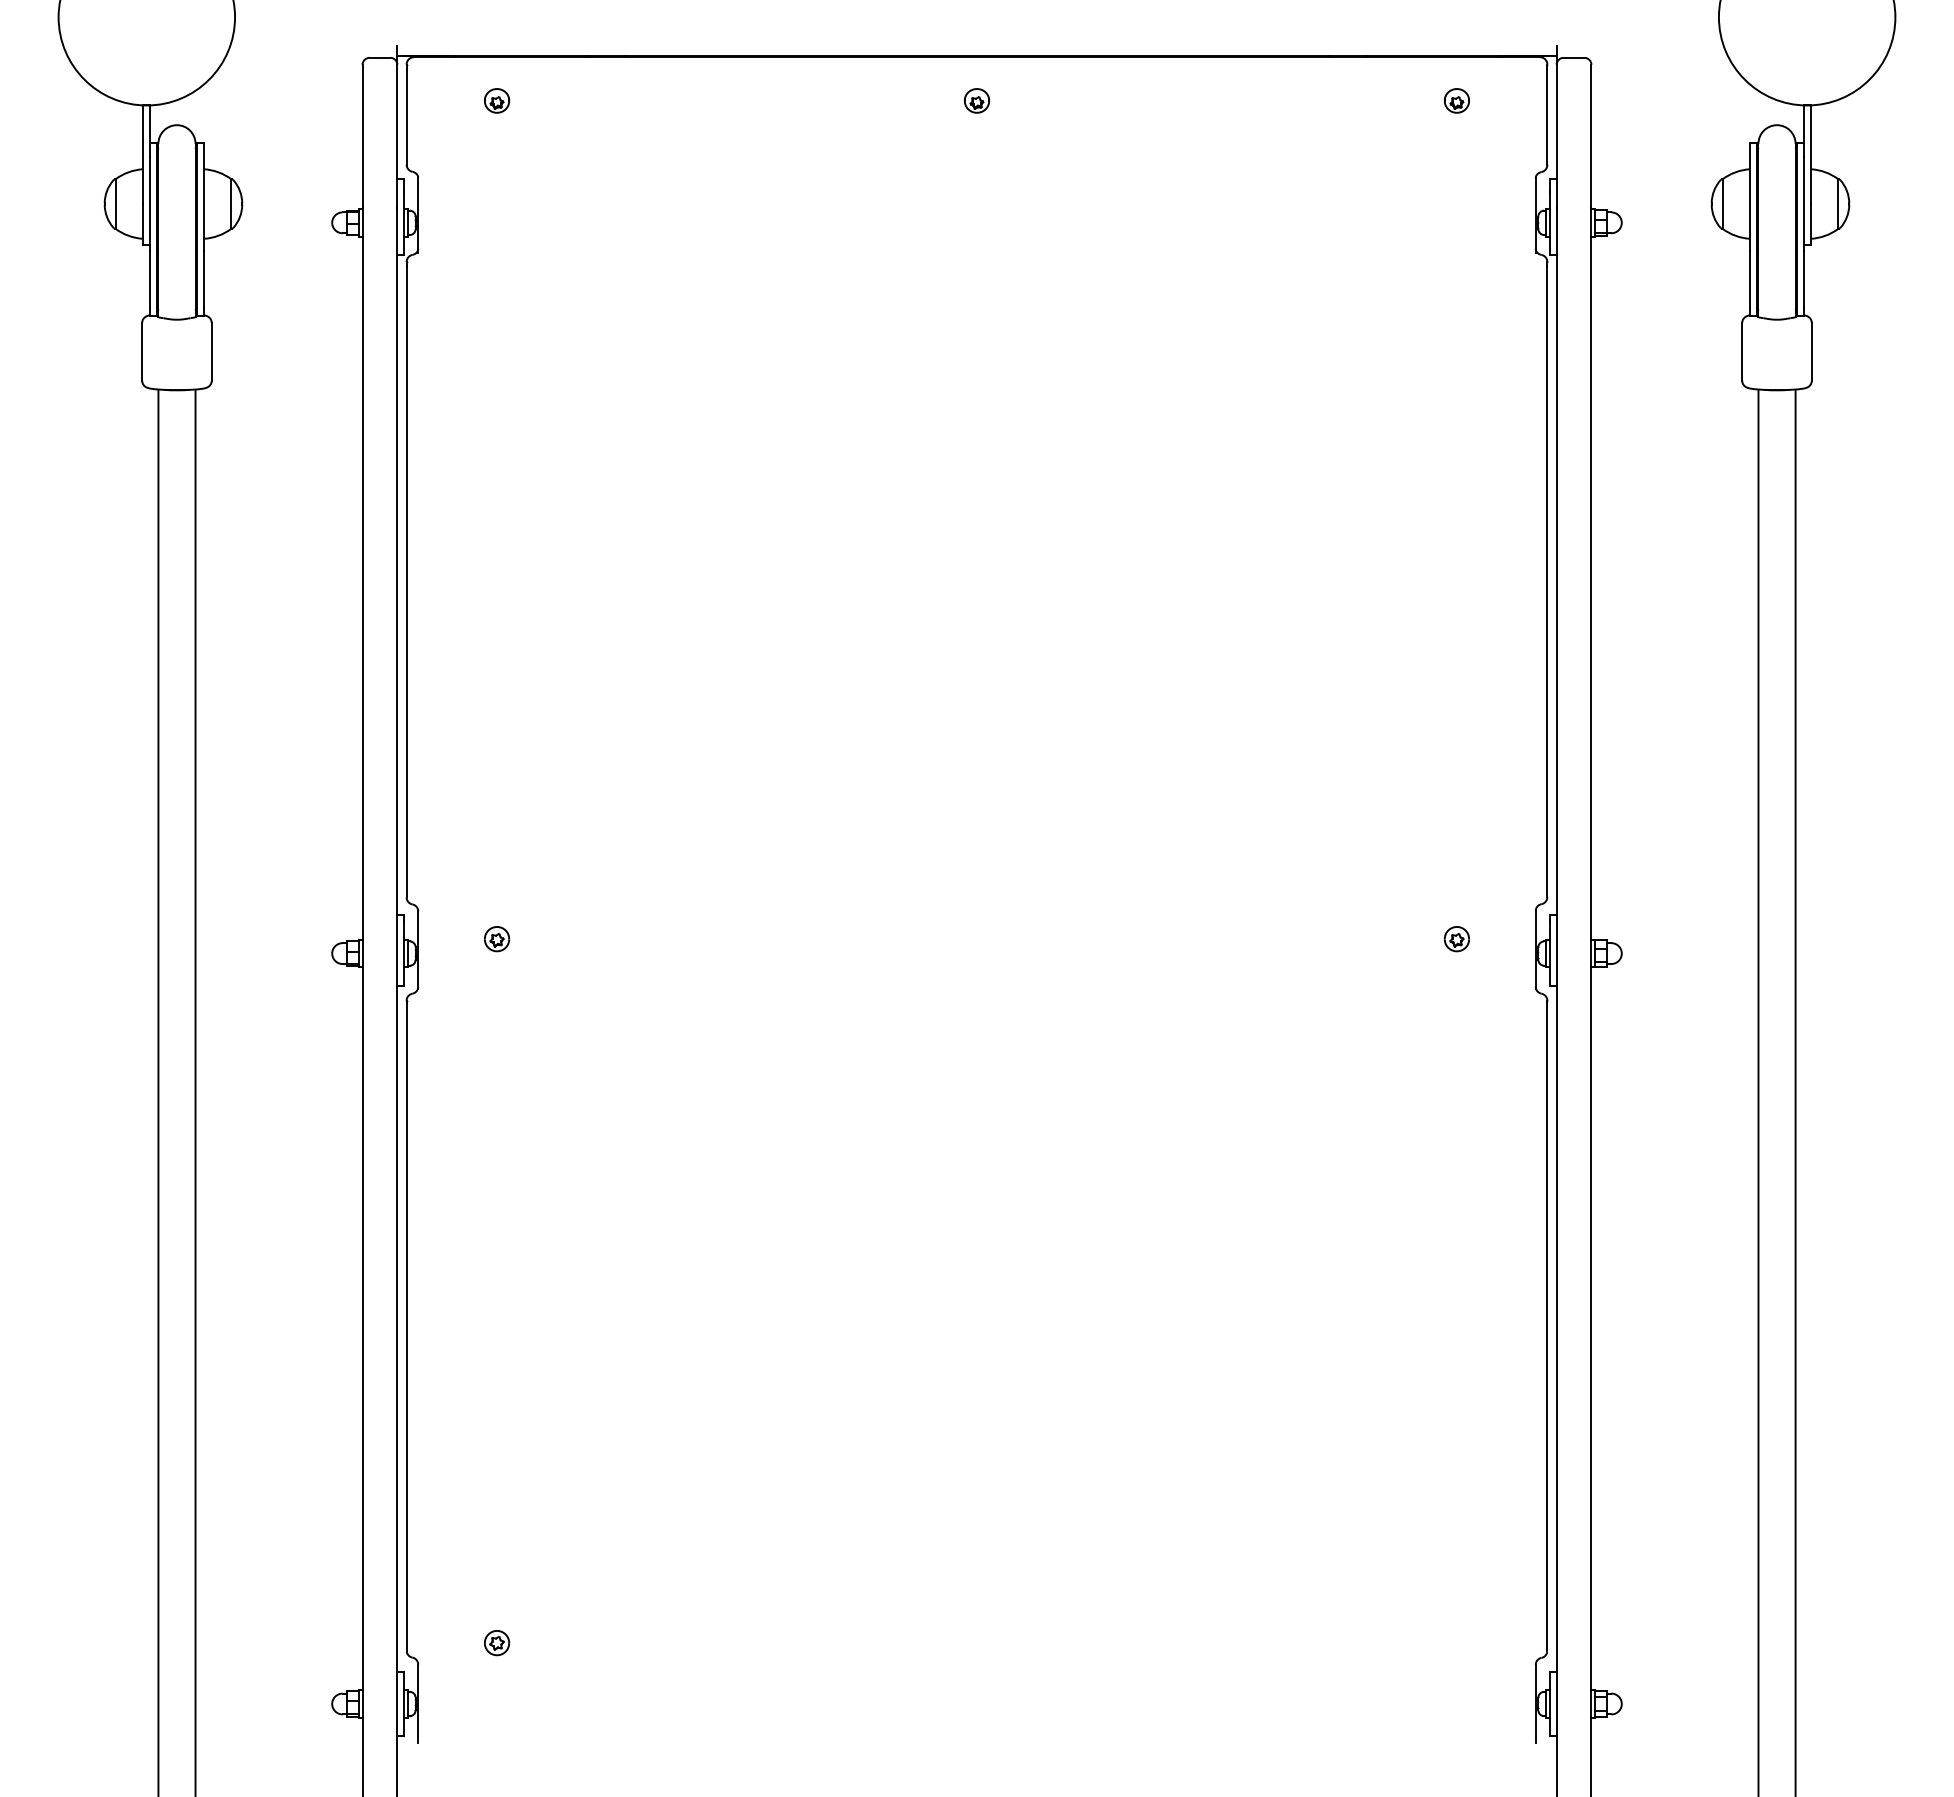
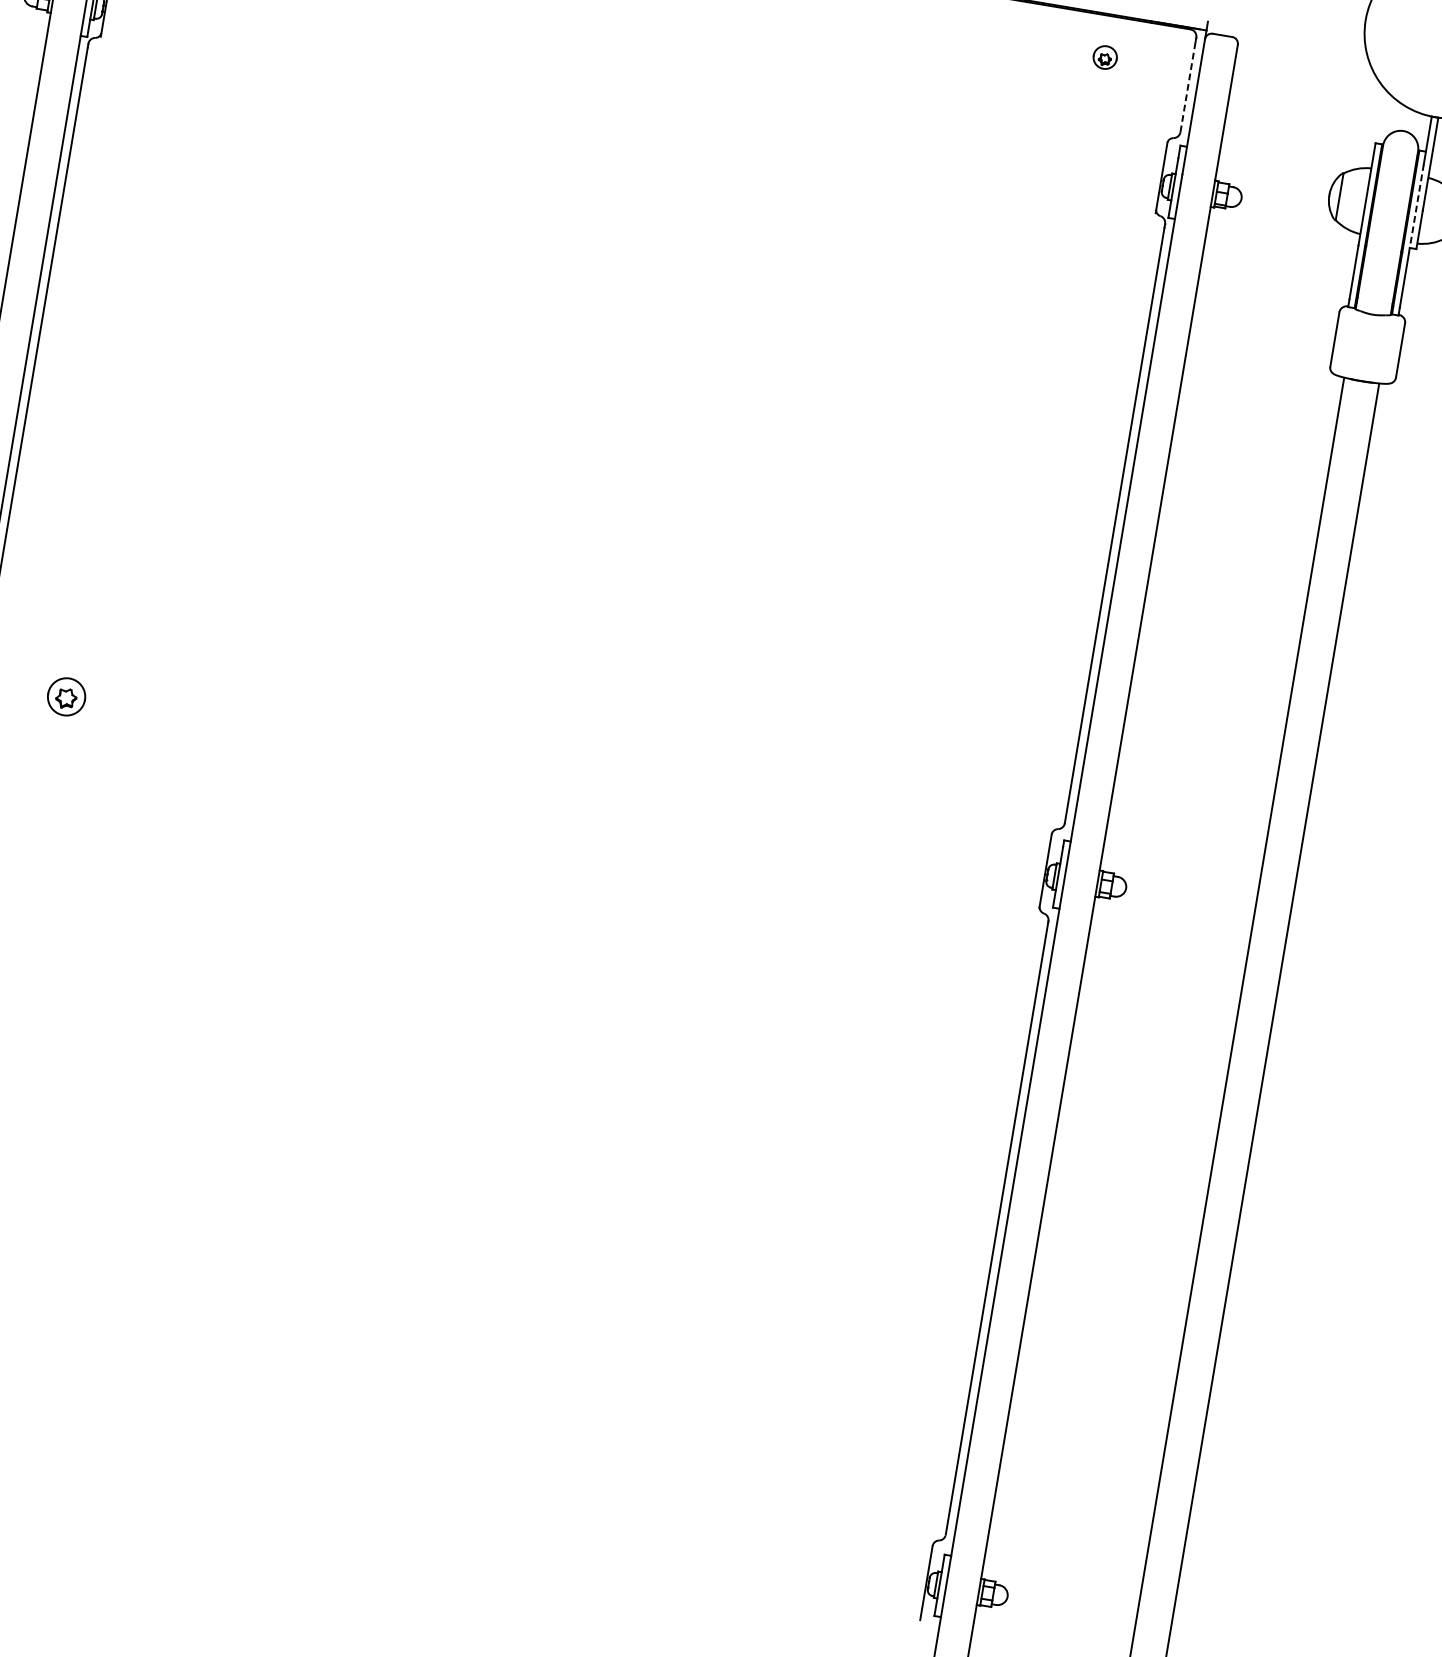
line: (1547, 116) -> (1188, 86), solid -> dashed
line: (1803, 203) -> (1416, 209), solid -> dashed
part: (497, 939) -> (67, 697), size x1.6
part: (1456, 939) -> (972, 849), removed

